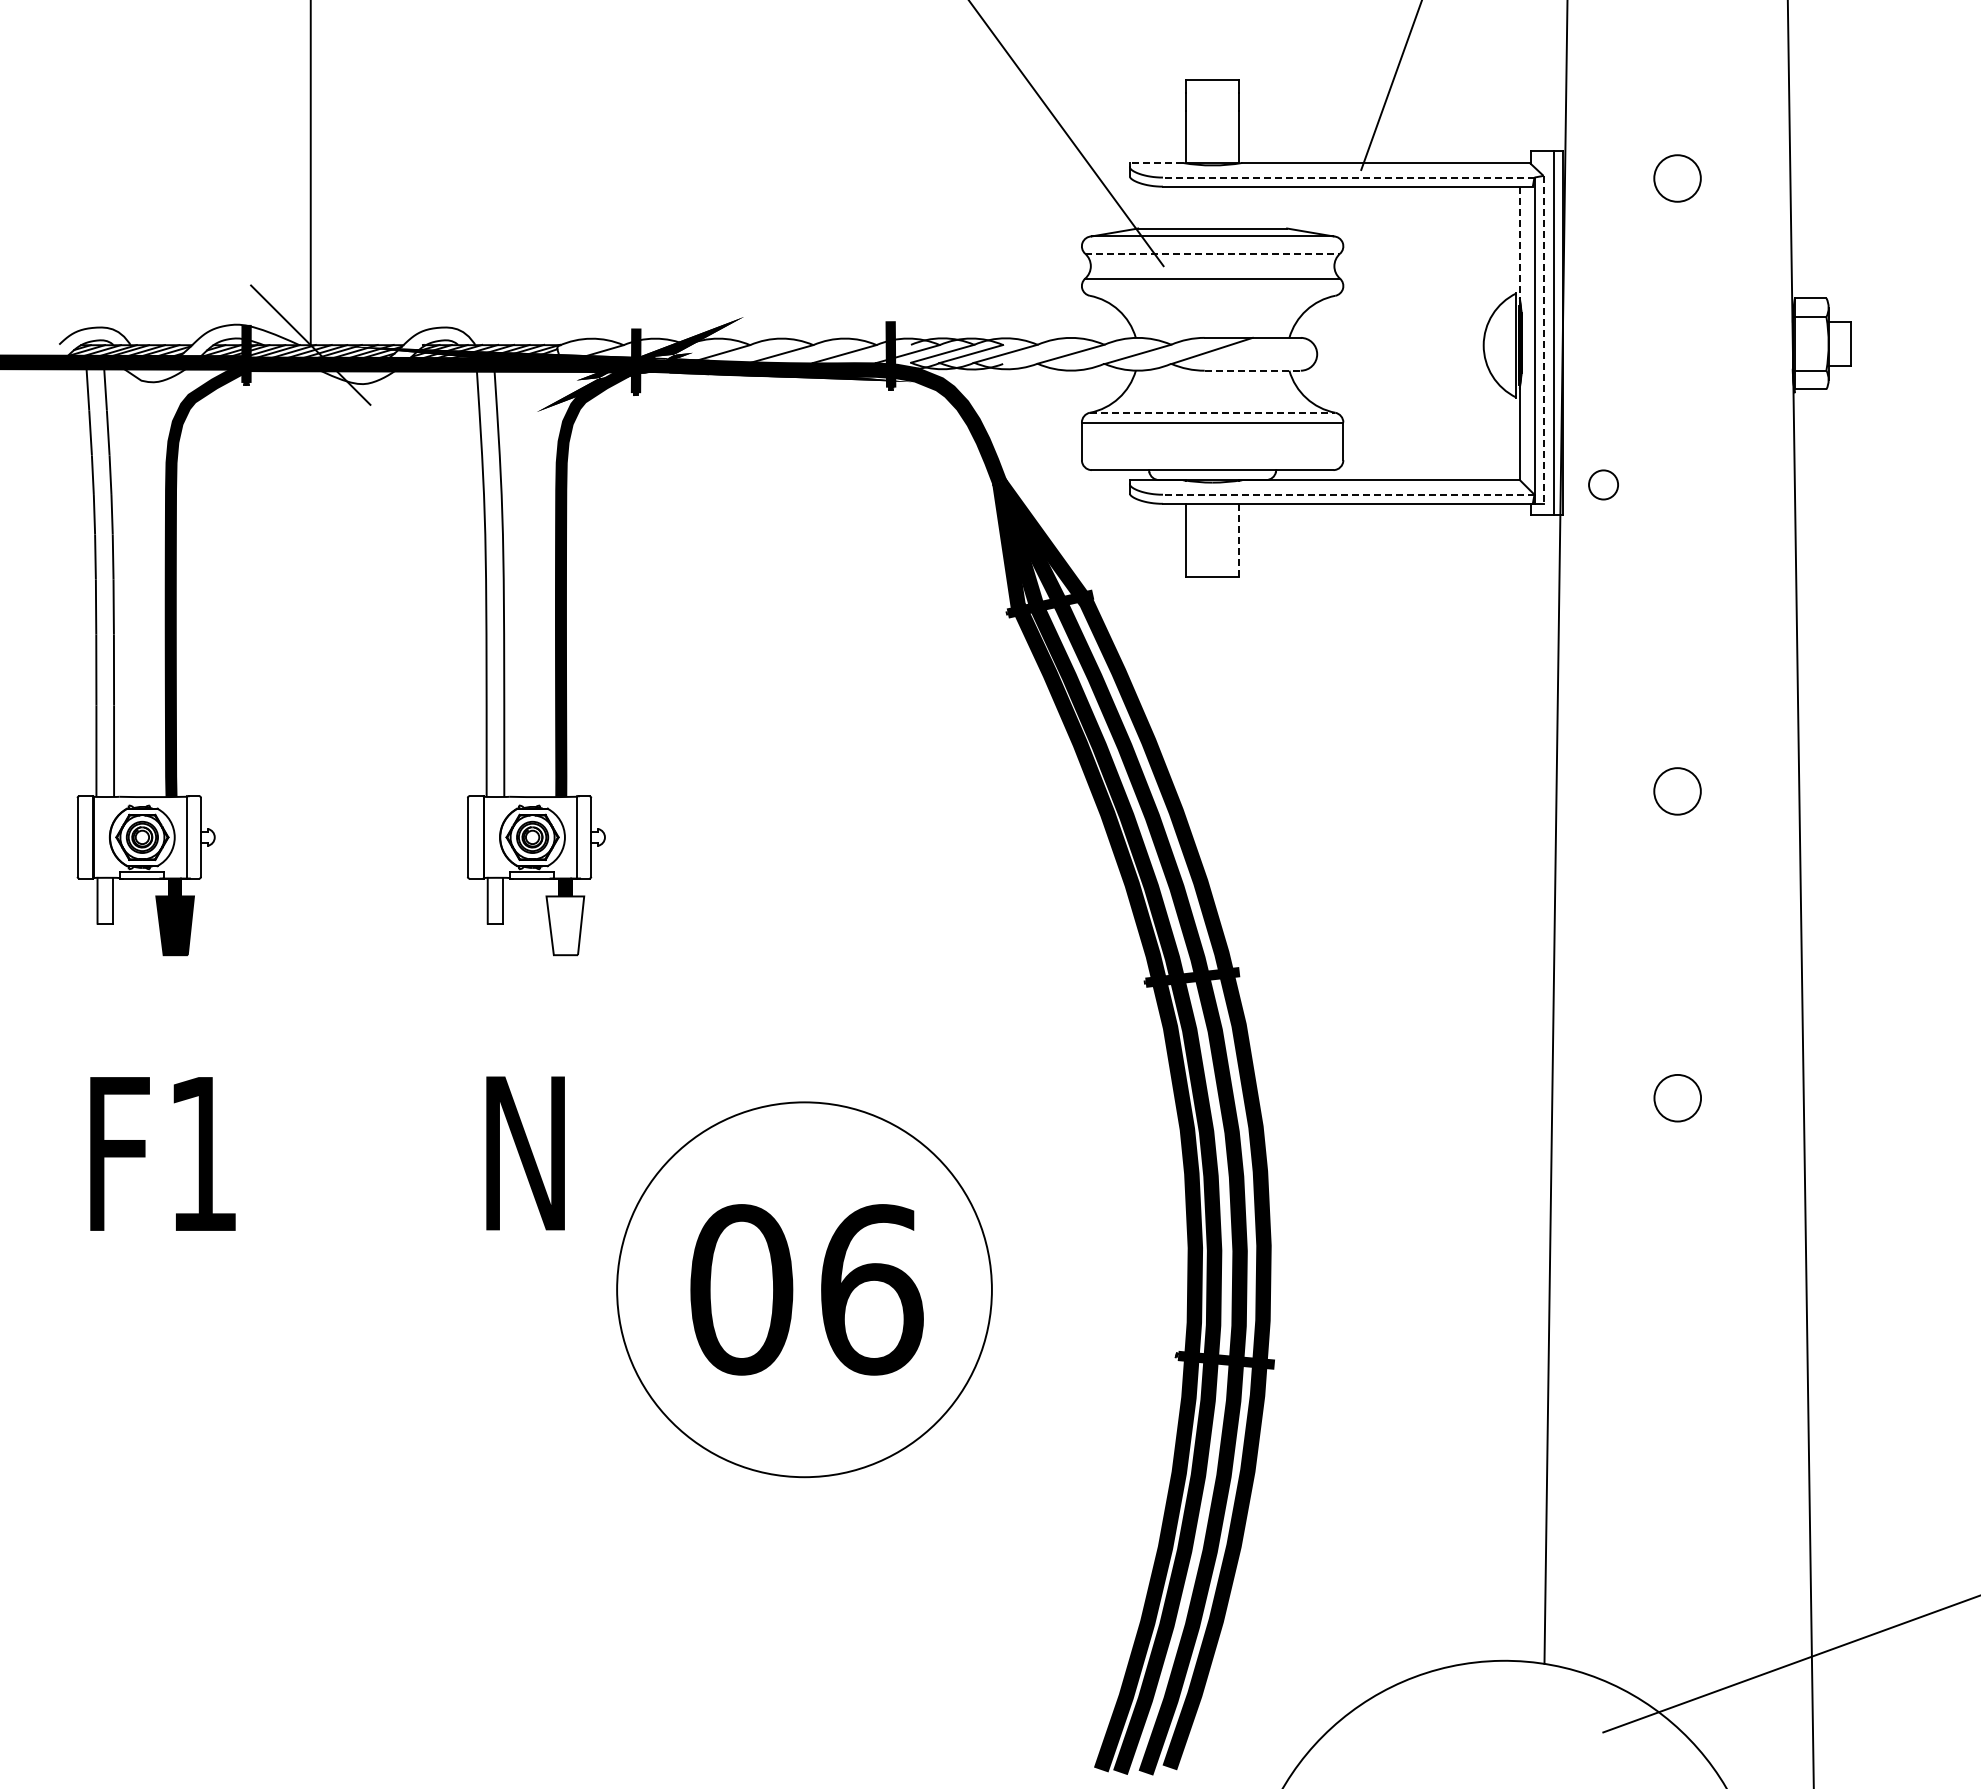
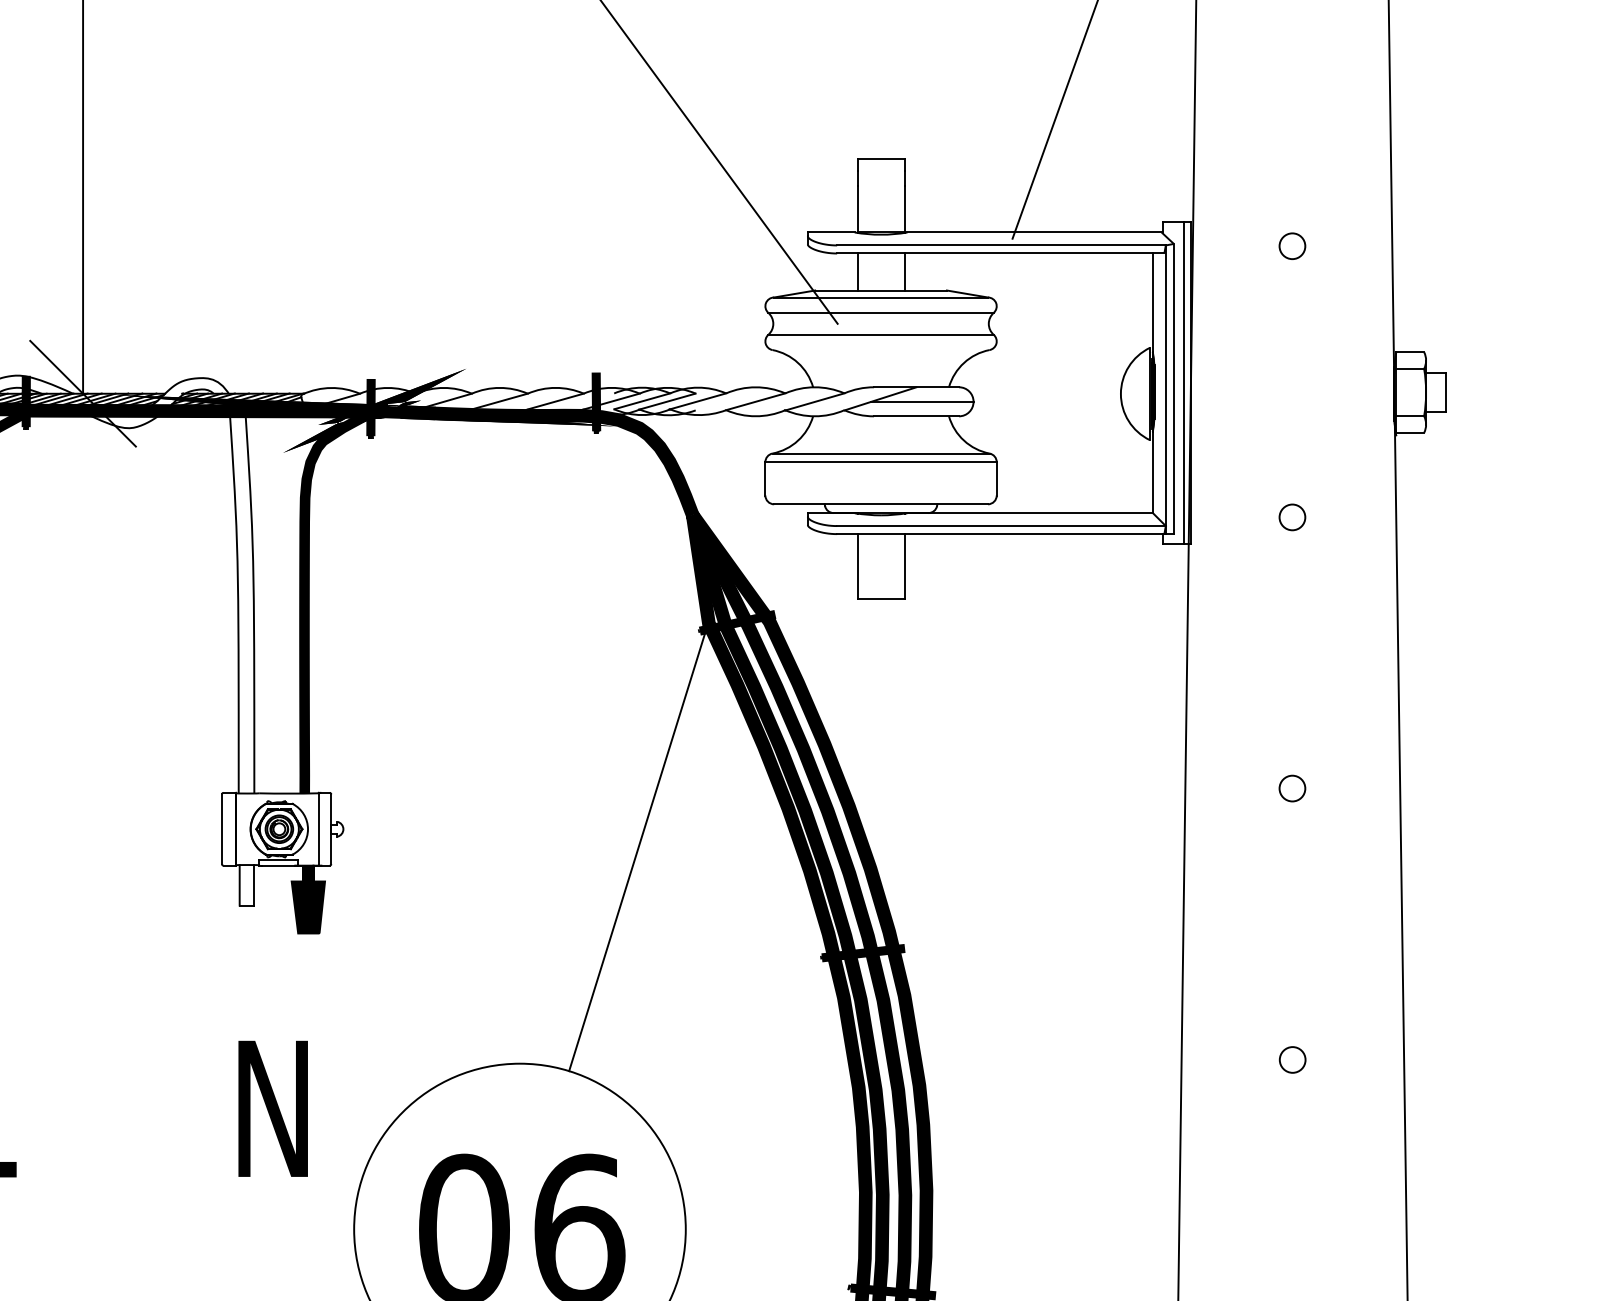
line: (1155, 162) -> (830, 232), dashed -> solid
line: (1348, 177) -> (1001, 245), dashed -> solid
circle: (1677, 178) -> (1292, 246), size x0.62
line: (1186, 207) -> (857, 271), added
line: (1239, 207) -> (904, 271), added
line: (1519, 244) -> (1152, 304), dashed -> solid
line: (1213, 253) -> (881, 312), dashed -> solid
line: (1543, 339) -> (1173, 388), dashed -> solid
line: (1259, 354) -> (922, 401), added
line: (1253, 370) -> (917, 416), dashed -> solid
line: (1212, 412) -> (880, 453), dashed -> solid
circle: (1603, 484) -> (1292, 517), moved
line: (1348, 494) -> (1001, 525), dashed -> solid
line: (1239, 540) -> (904, 566), dashed -> solid
circle: (1677, 790) -> (1292, 787), size x0.62
line: (937, 861) -> (637, 850), added
fill: (565, 925) -> (308, 907), added
circle: (1677, 1097) -> (1292, 1059), size x0.62

